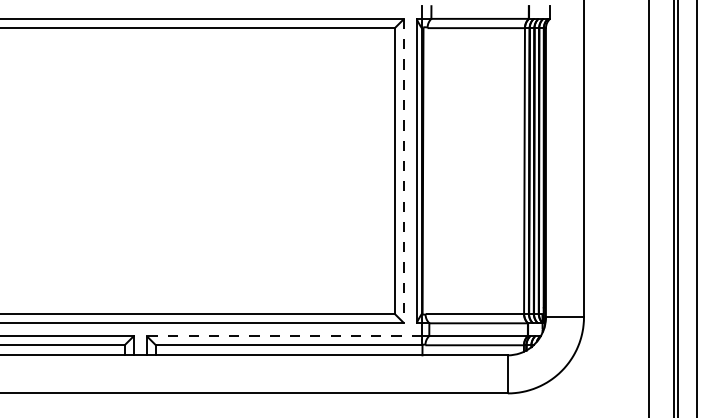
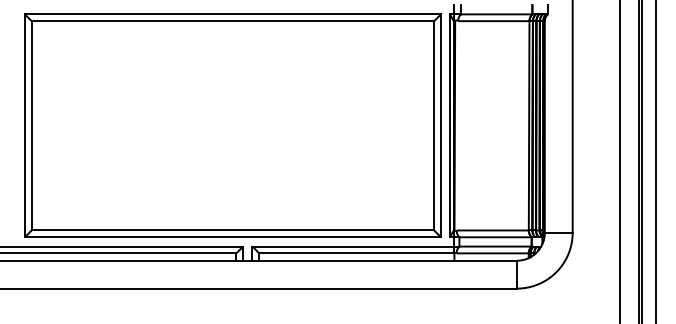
line: (404, 172) -> (441, 126), dashed -> solid
line: (284, 335) -> (353, 246), dashed -> solid

